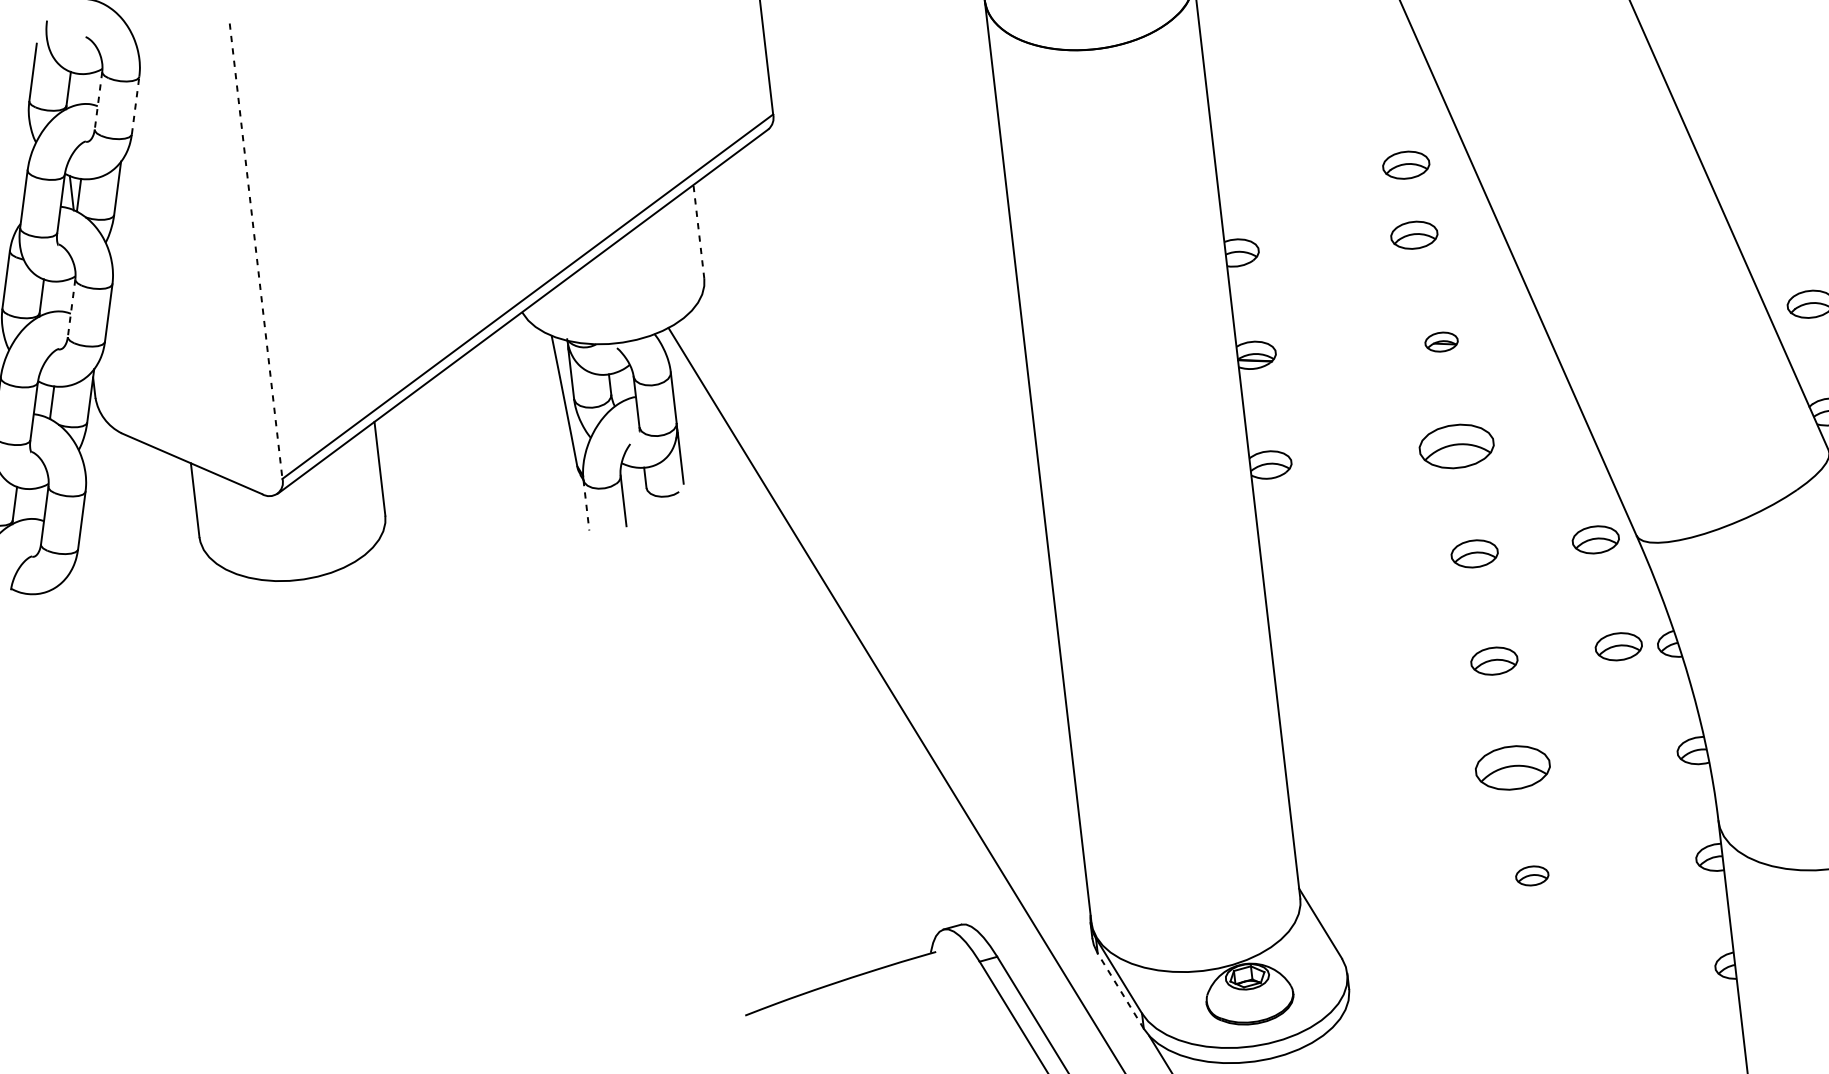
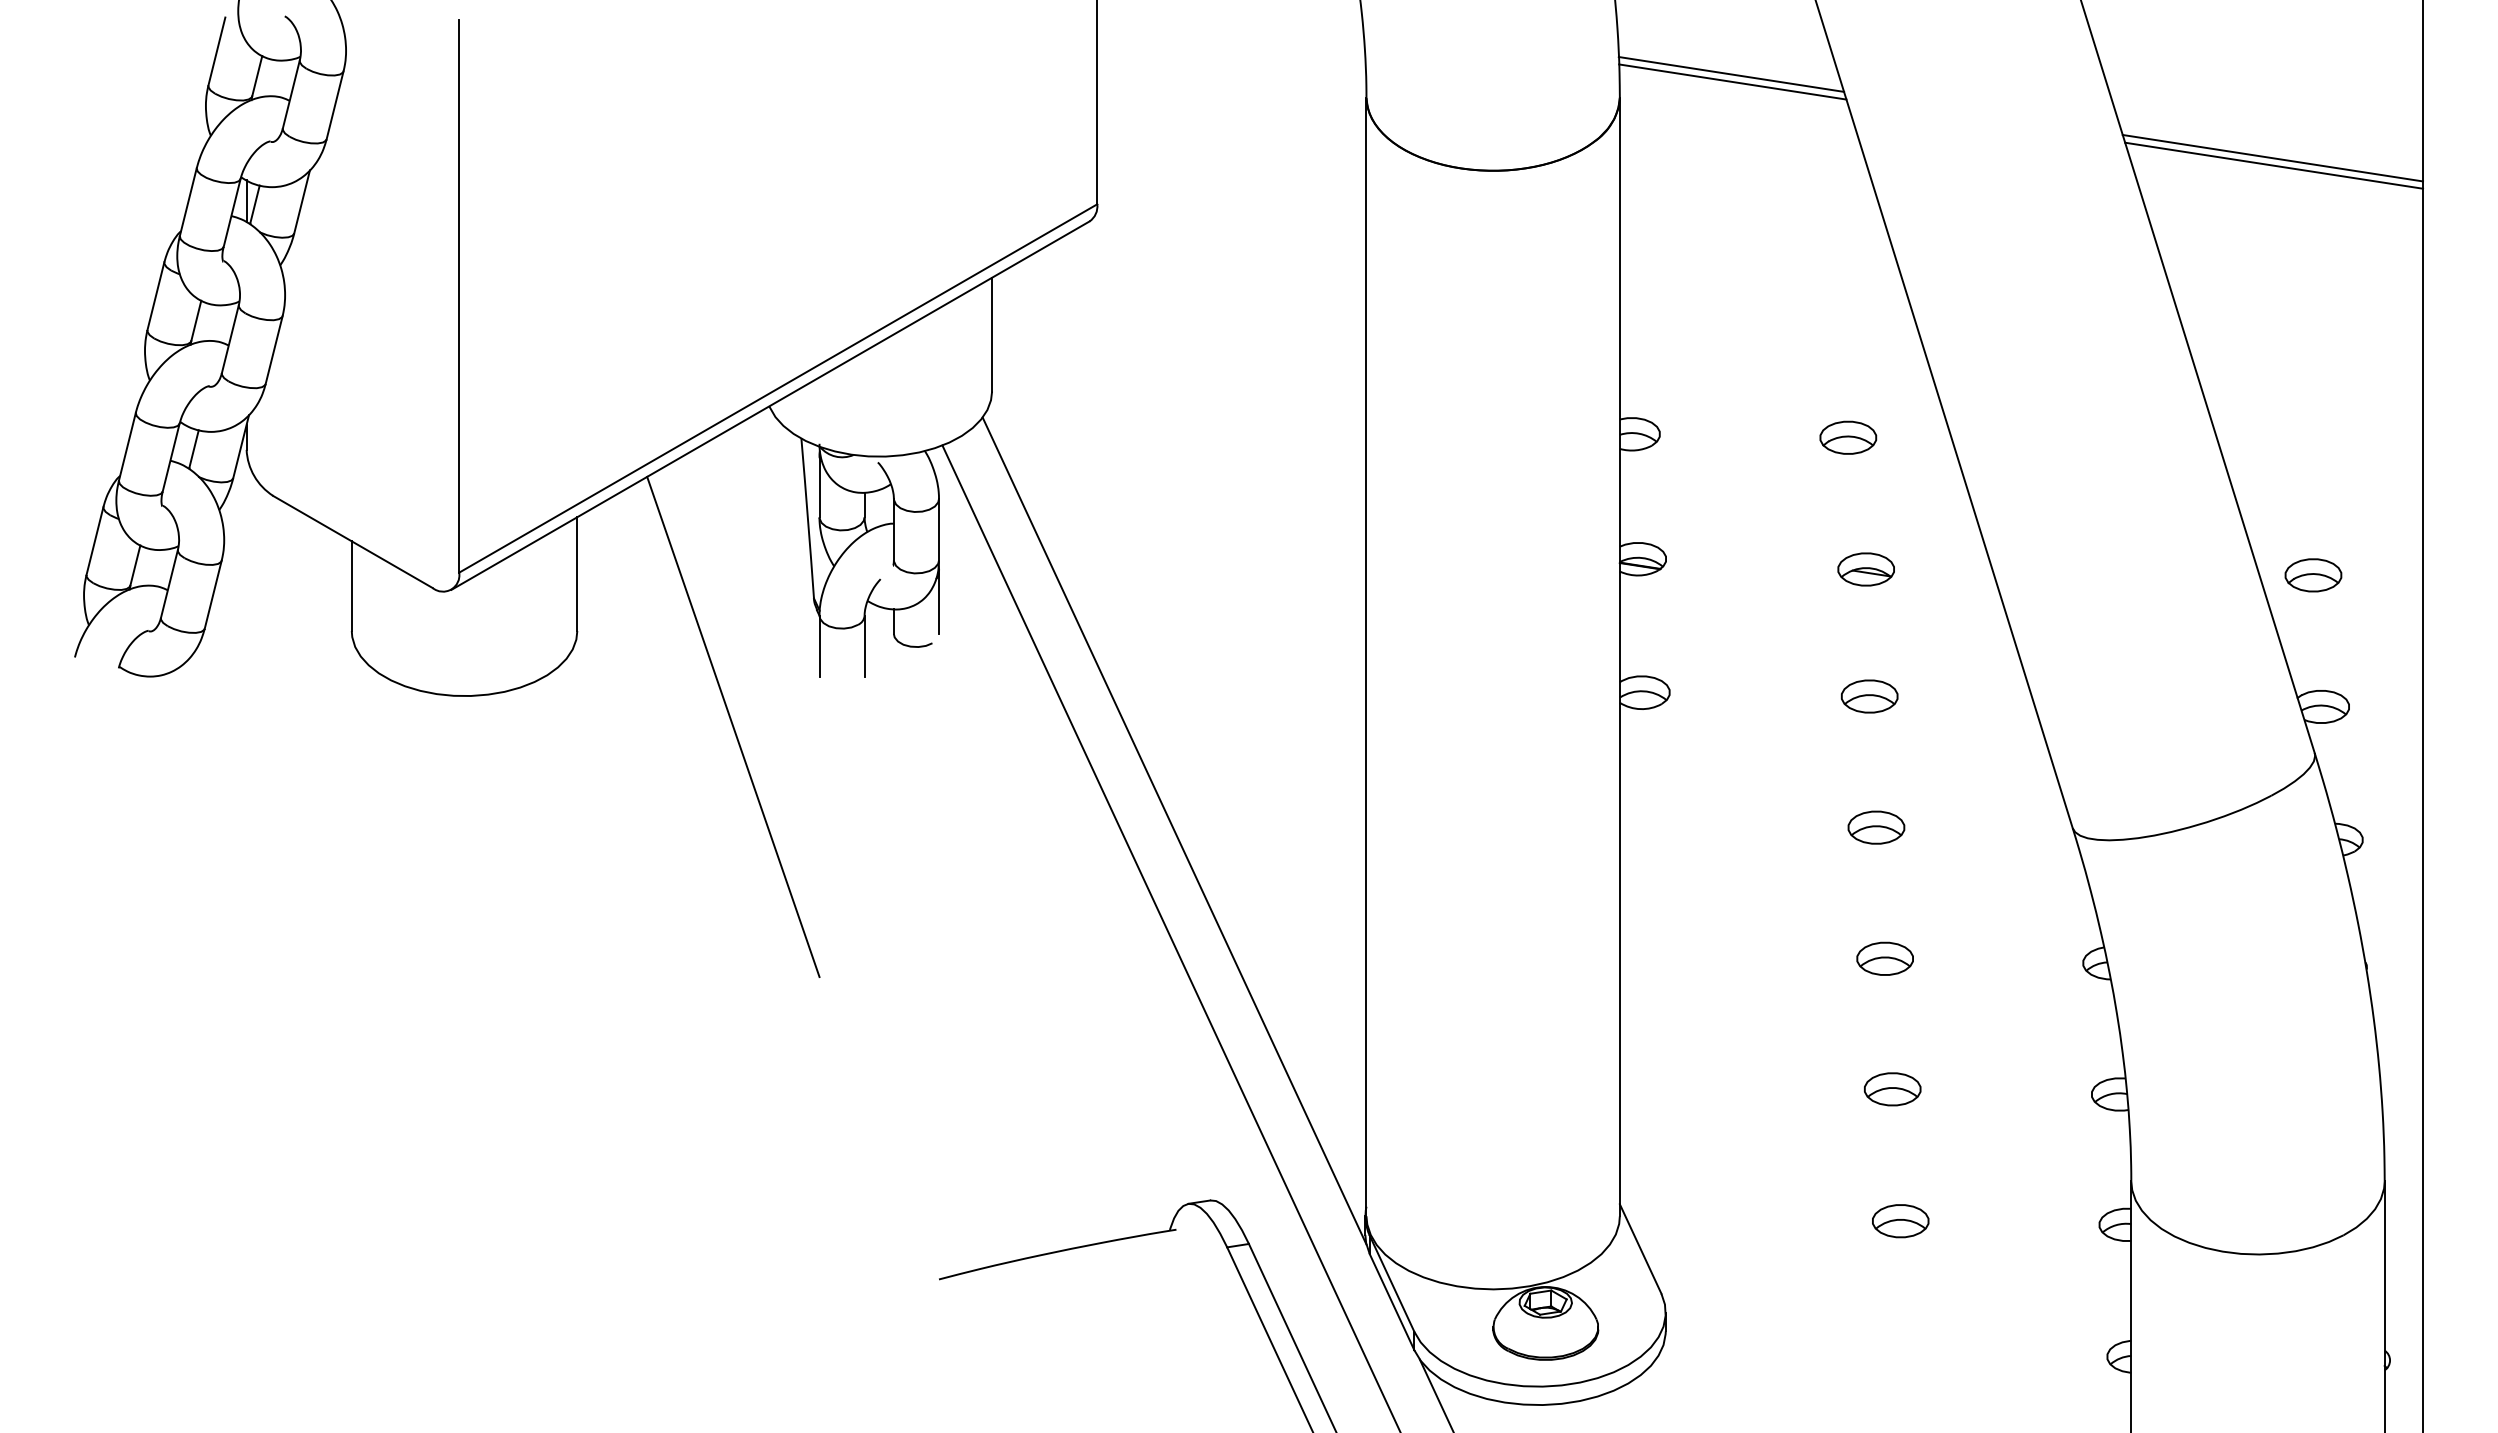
line: (98, 100) -> (291, 94), dashed -> solid
line: (135, 104) -> (335, 104), dashed -> solid
part: (1406, 164) -> (1848, 352), removed
line: (699, 231) -> (992, 334), dashed -> solid
line: (256, 251) -> (459, 296), dashed -> solid
line: (71, 308) -> (230, 339), dashed -> solid
part: (1441, 342) -> (1865, 569), size x1.43
part: (1456, 446) -> (1869, 696), size x0.62
line: (586, 505) -> (819, 646), dashed -> solid
part: (1595, 539) -> (2023, 827), removed
line: (523, 579) -> (733, 726), added
line: (896, 623) -> (1174, 830), added
part: (1618, 646) -> (2035, 958), removed
part: (1512, 768) -> (1892, 1089), size x0.62
part: (1532, 876) -> (1900, 1221), size x1.43
line: (1120, 990) -> (1391, 1301), dashed -> solid

